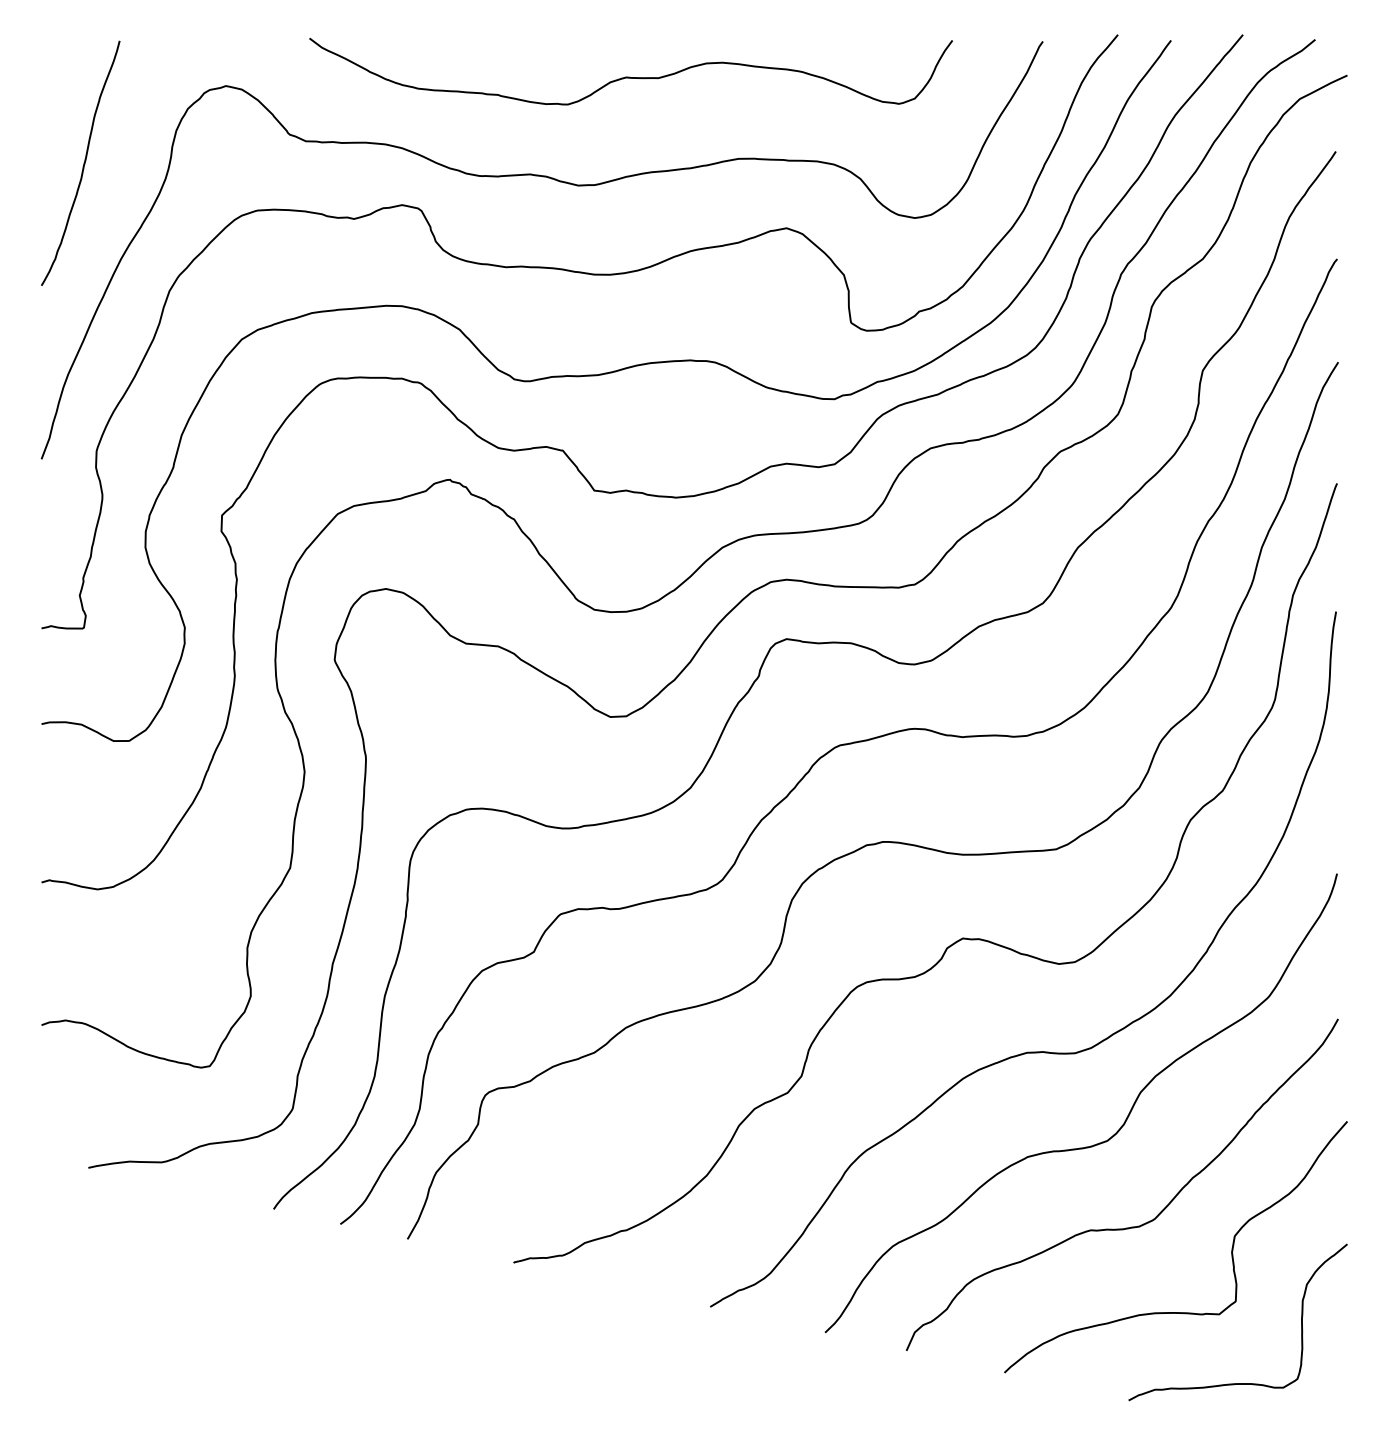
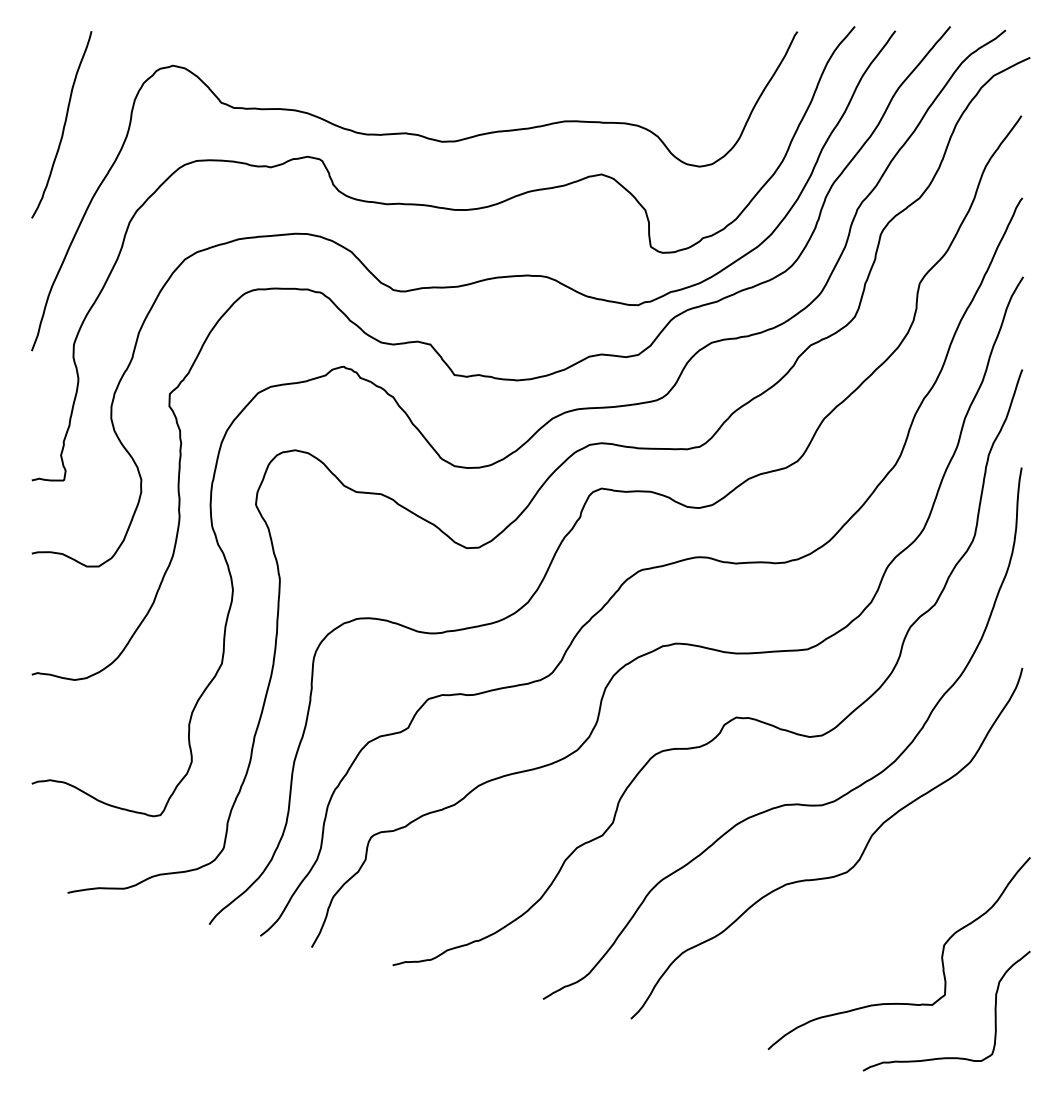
curve: (630, 76) -> (482, 58), removed
curve: (1130, 1226) -> (864, 937), removed

